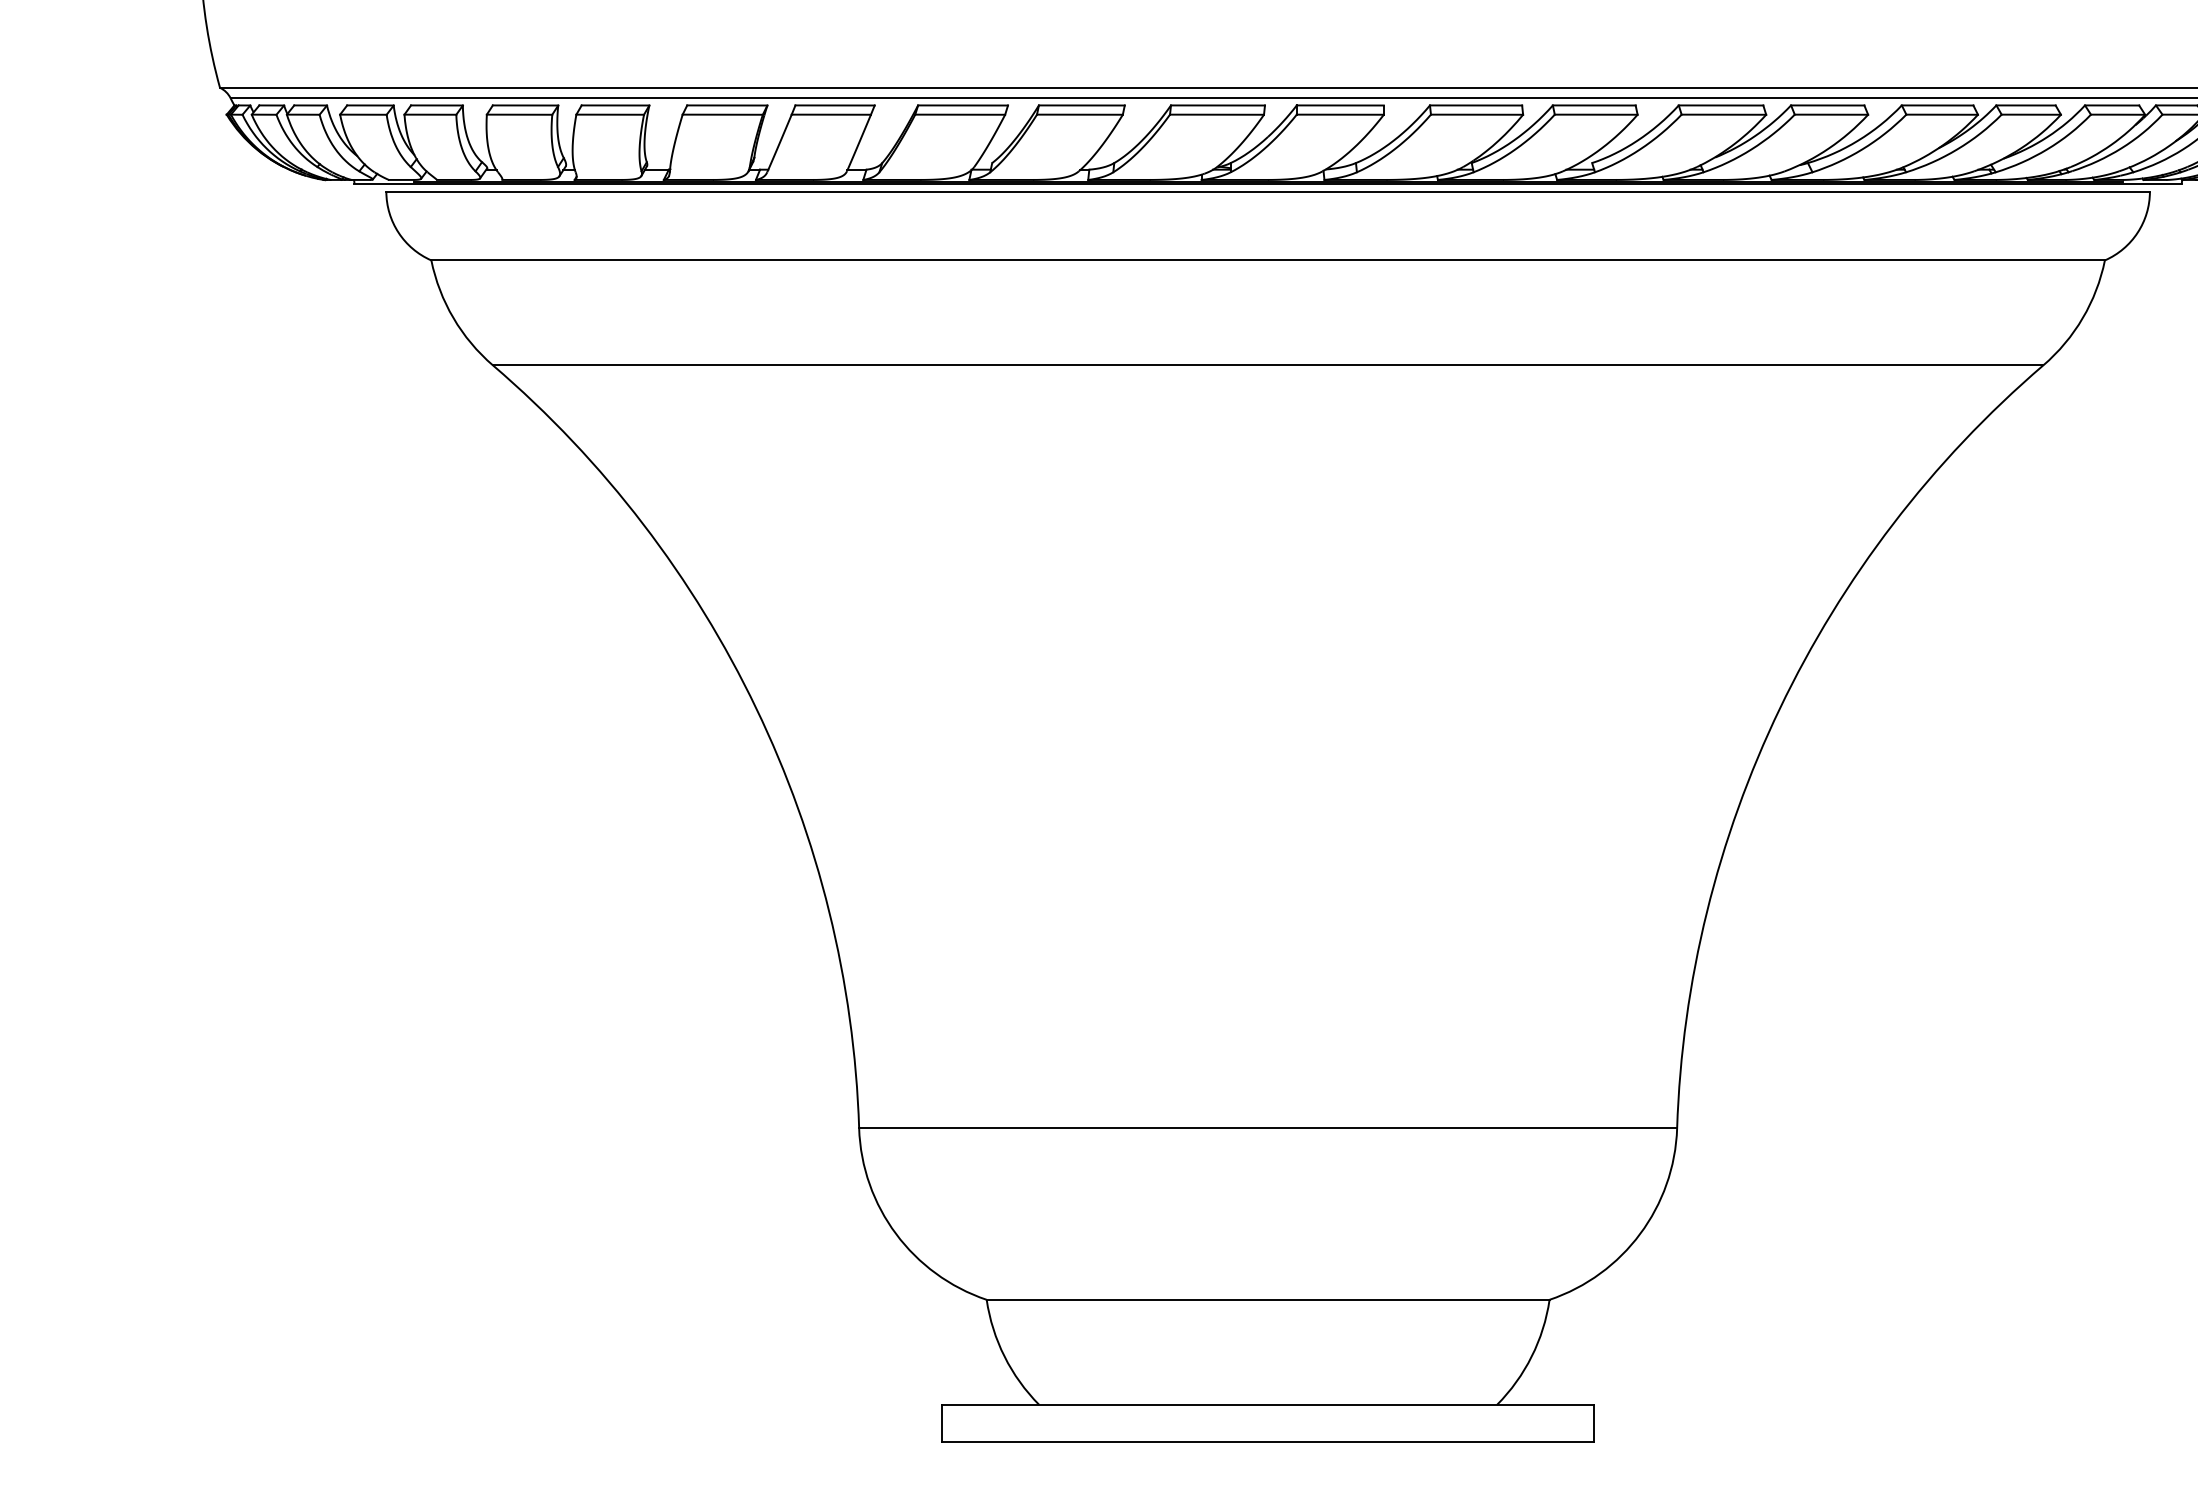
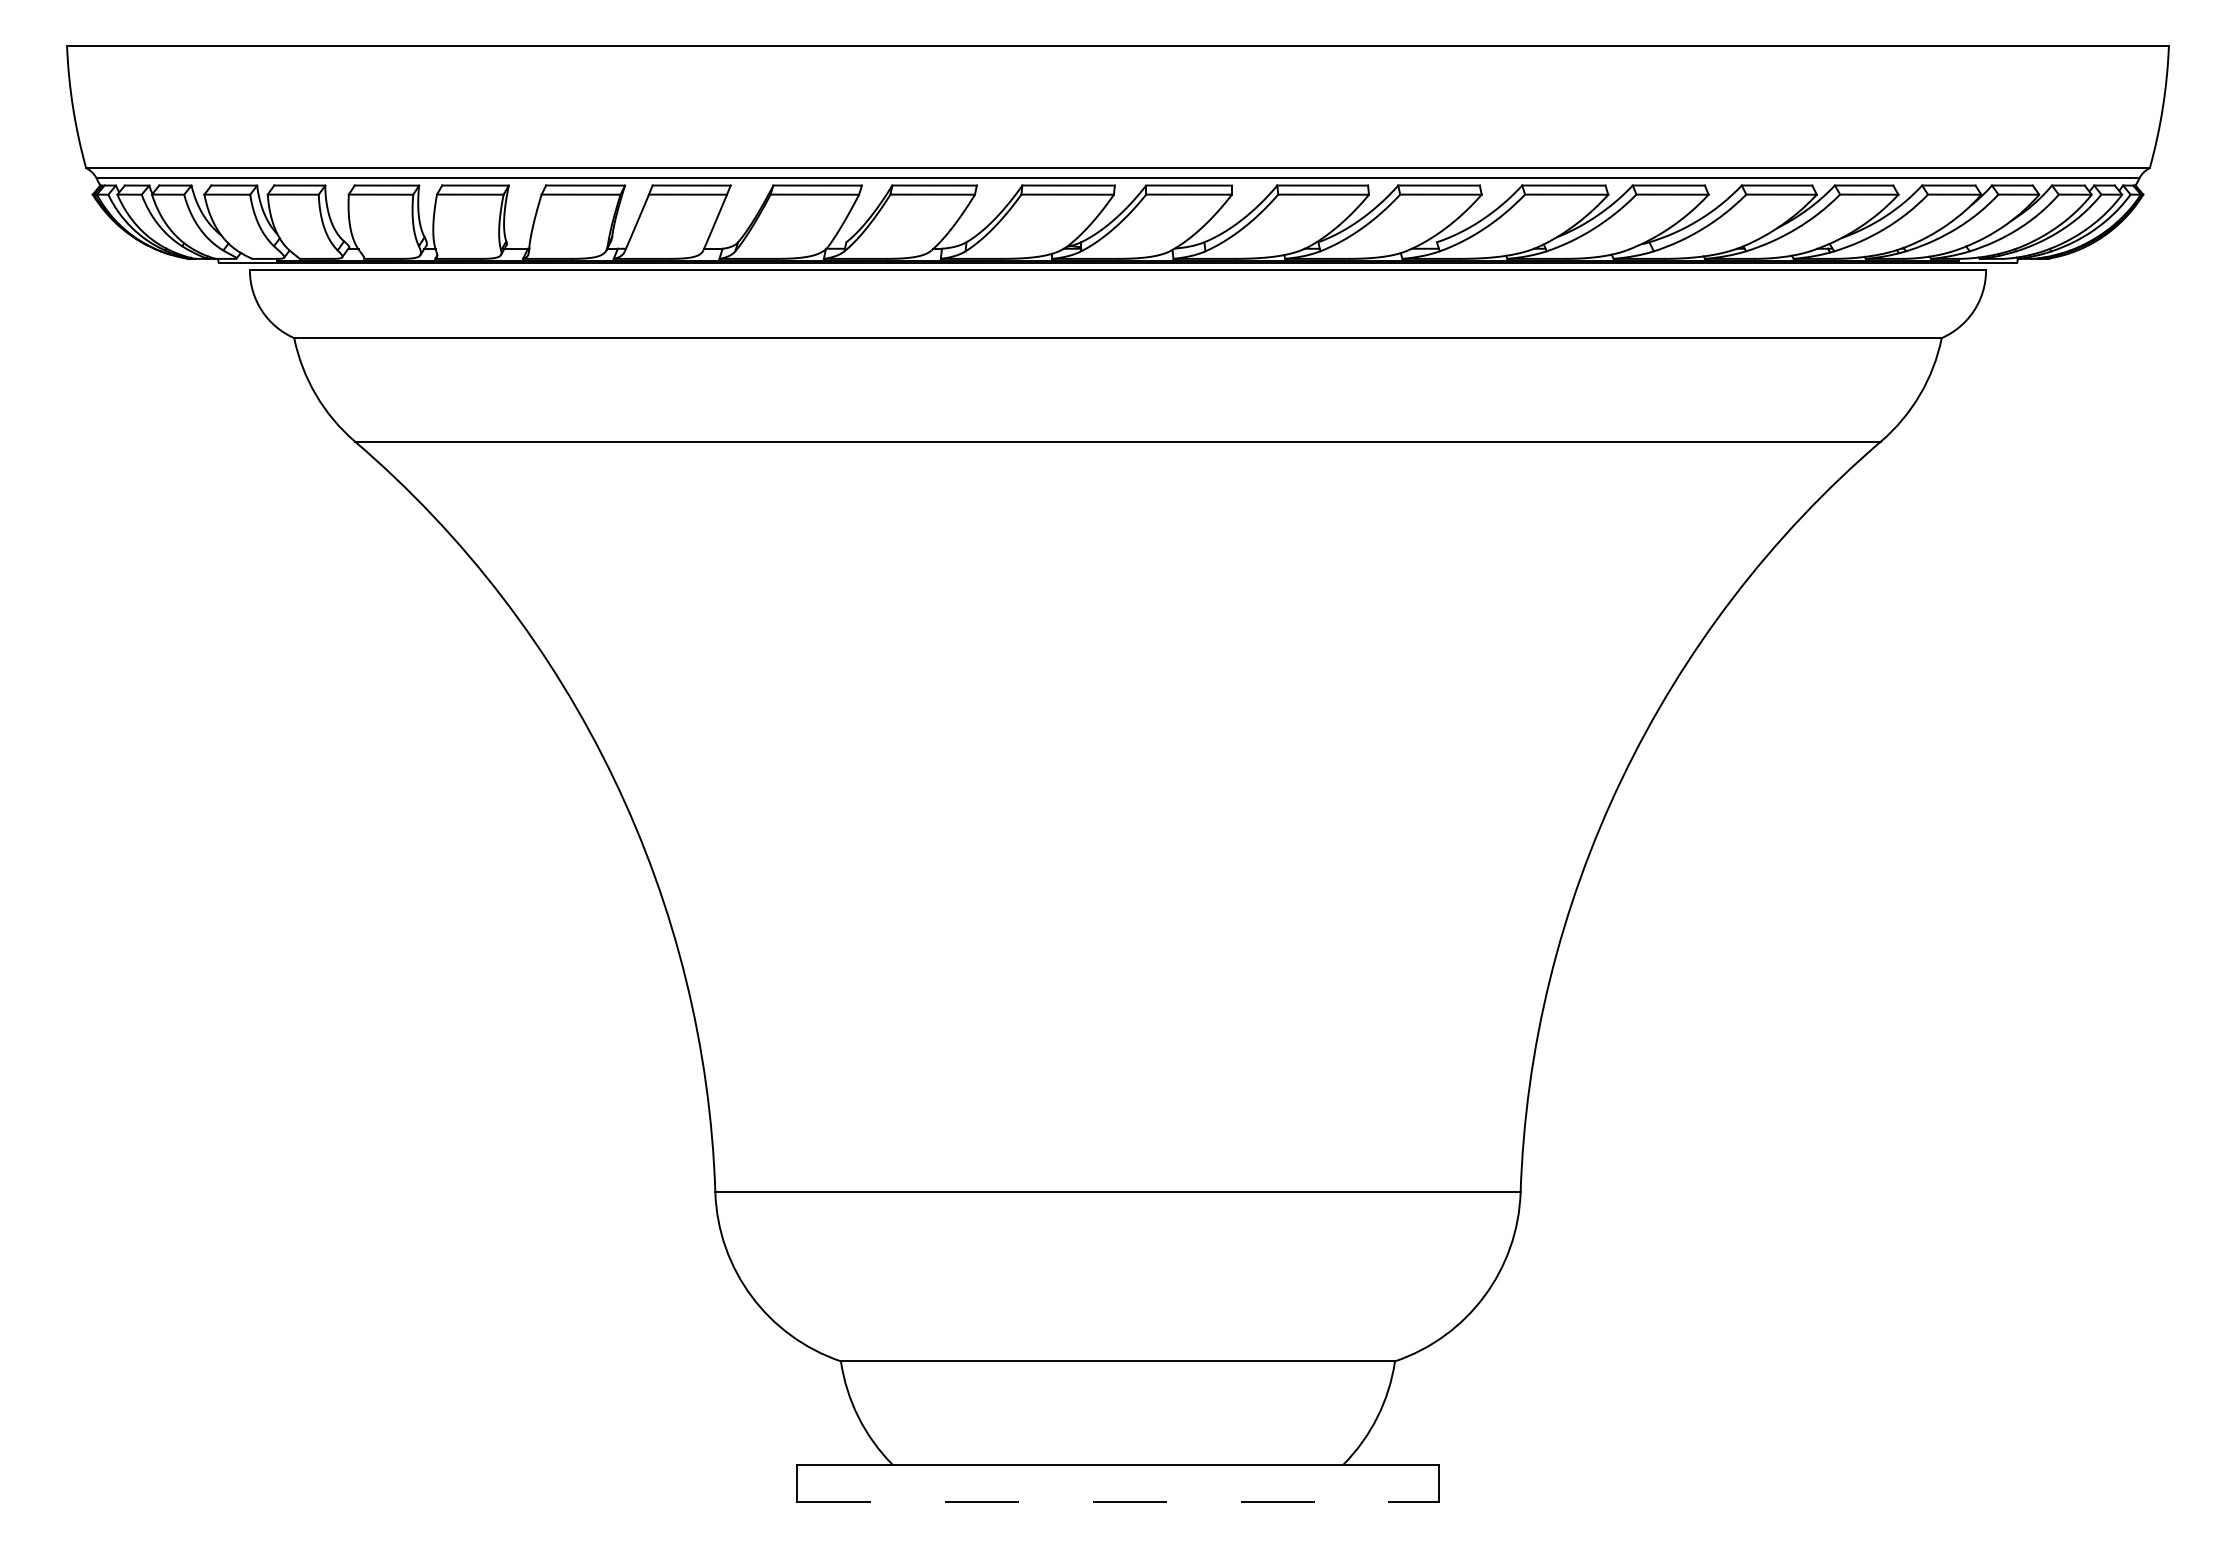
line: (1268, 1442) -> (1118, 1501), solid -> dashed

